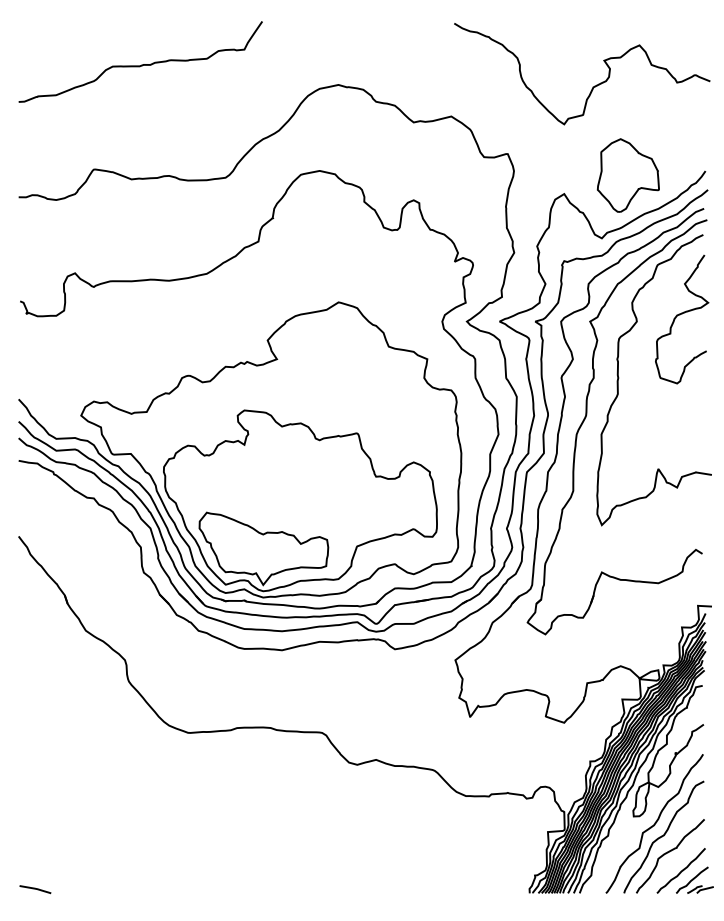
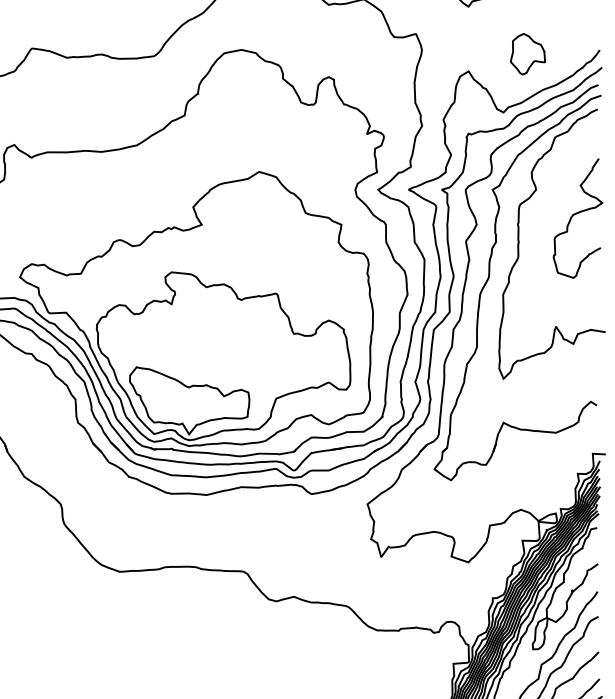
part: (627, 175) -> (527, 54), size x0.6
curve: (680, 315) -> (576, 214), moved

